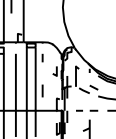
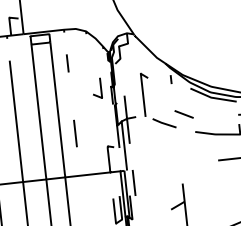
line: (89, 110) -> (179, 164), removed

